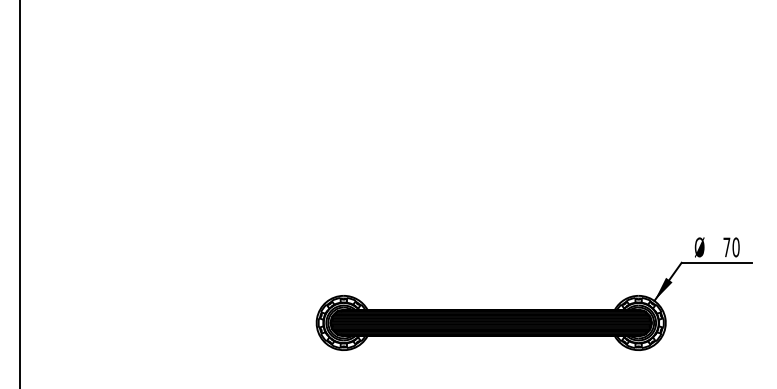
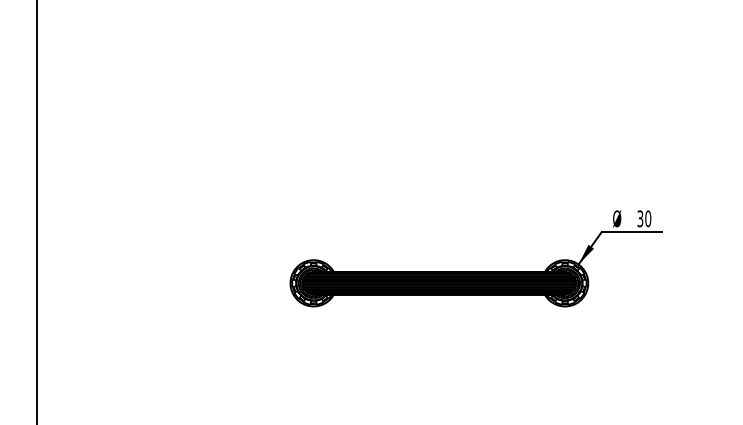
text: (727, 247) -> (640, 218), 70 -> 30

